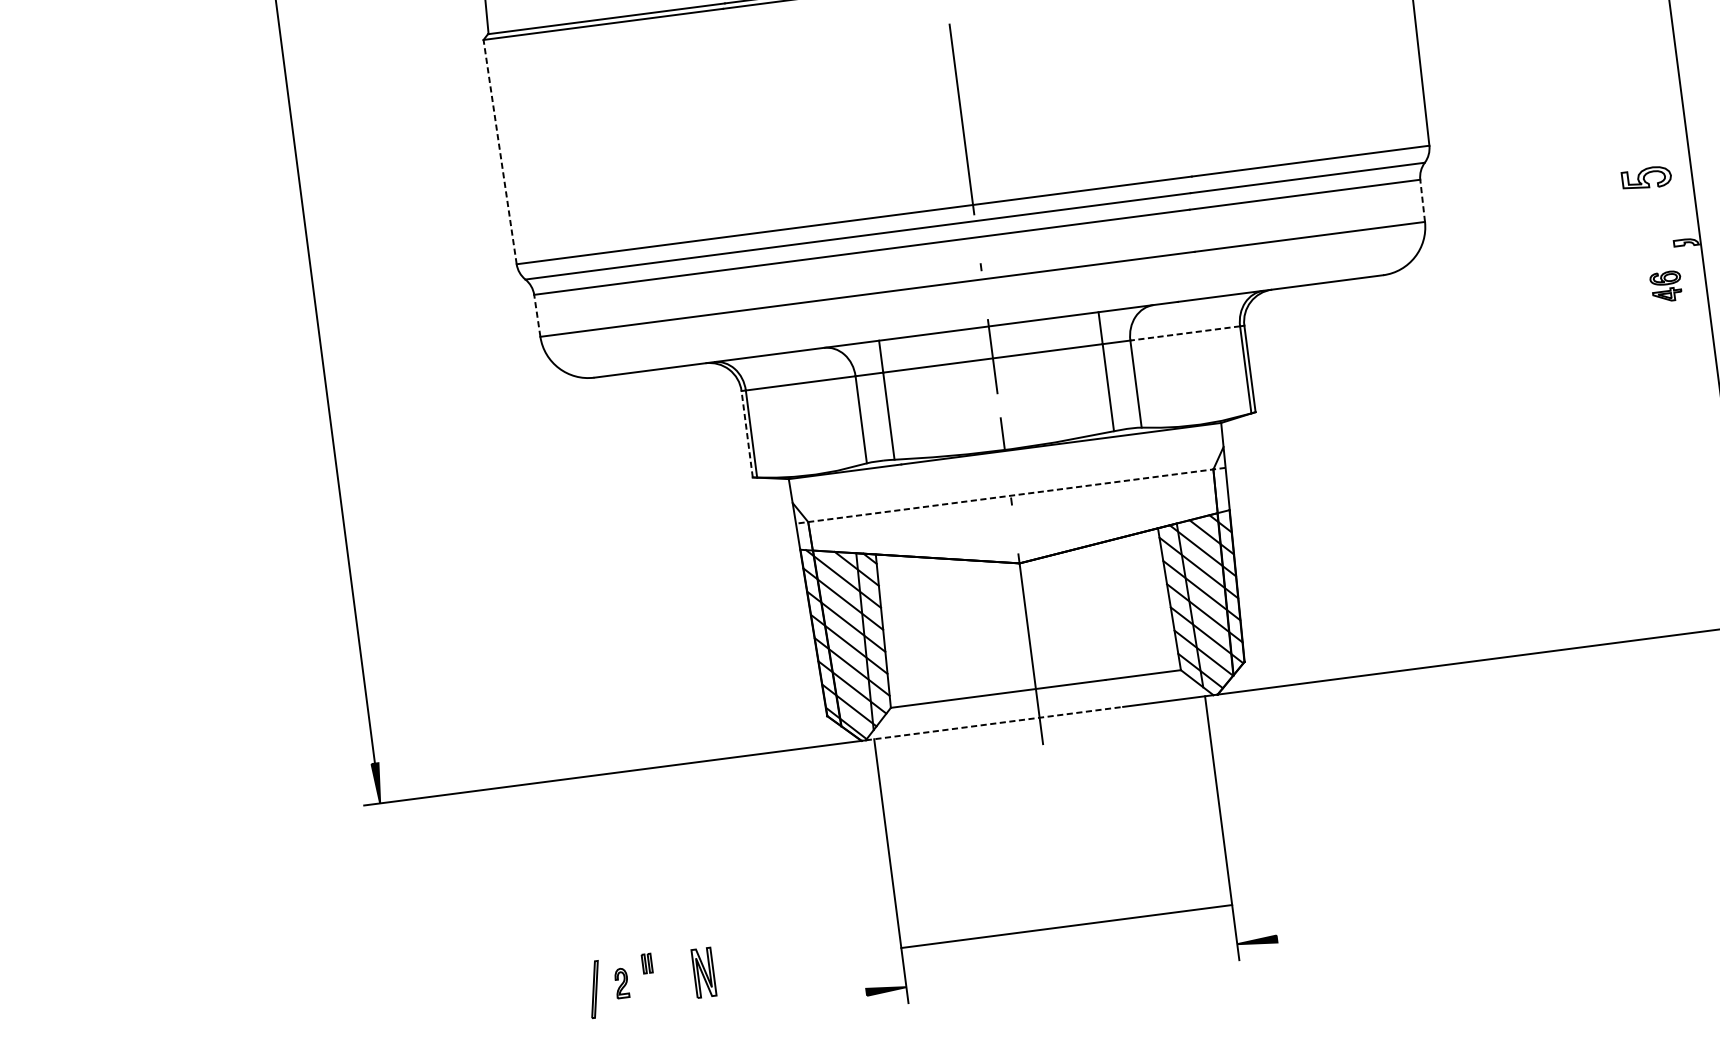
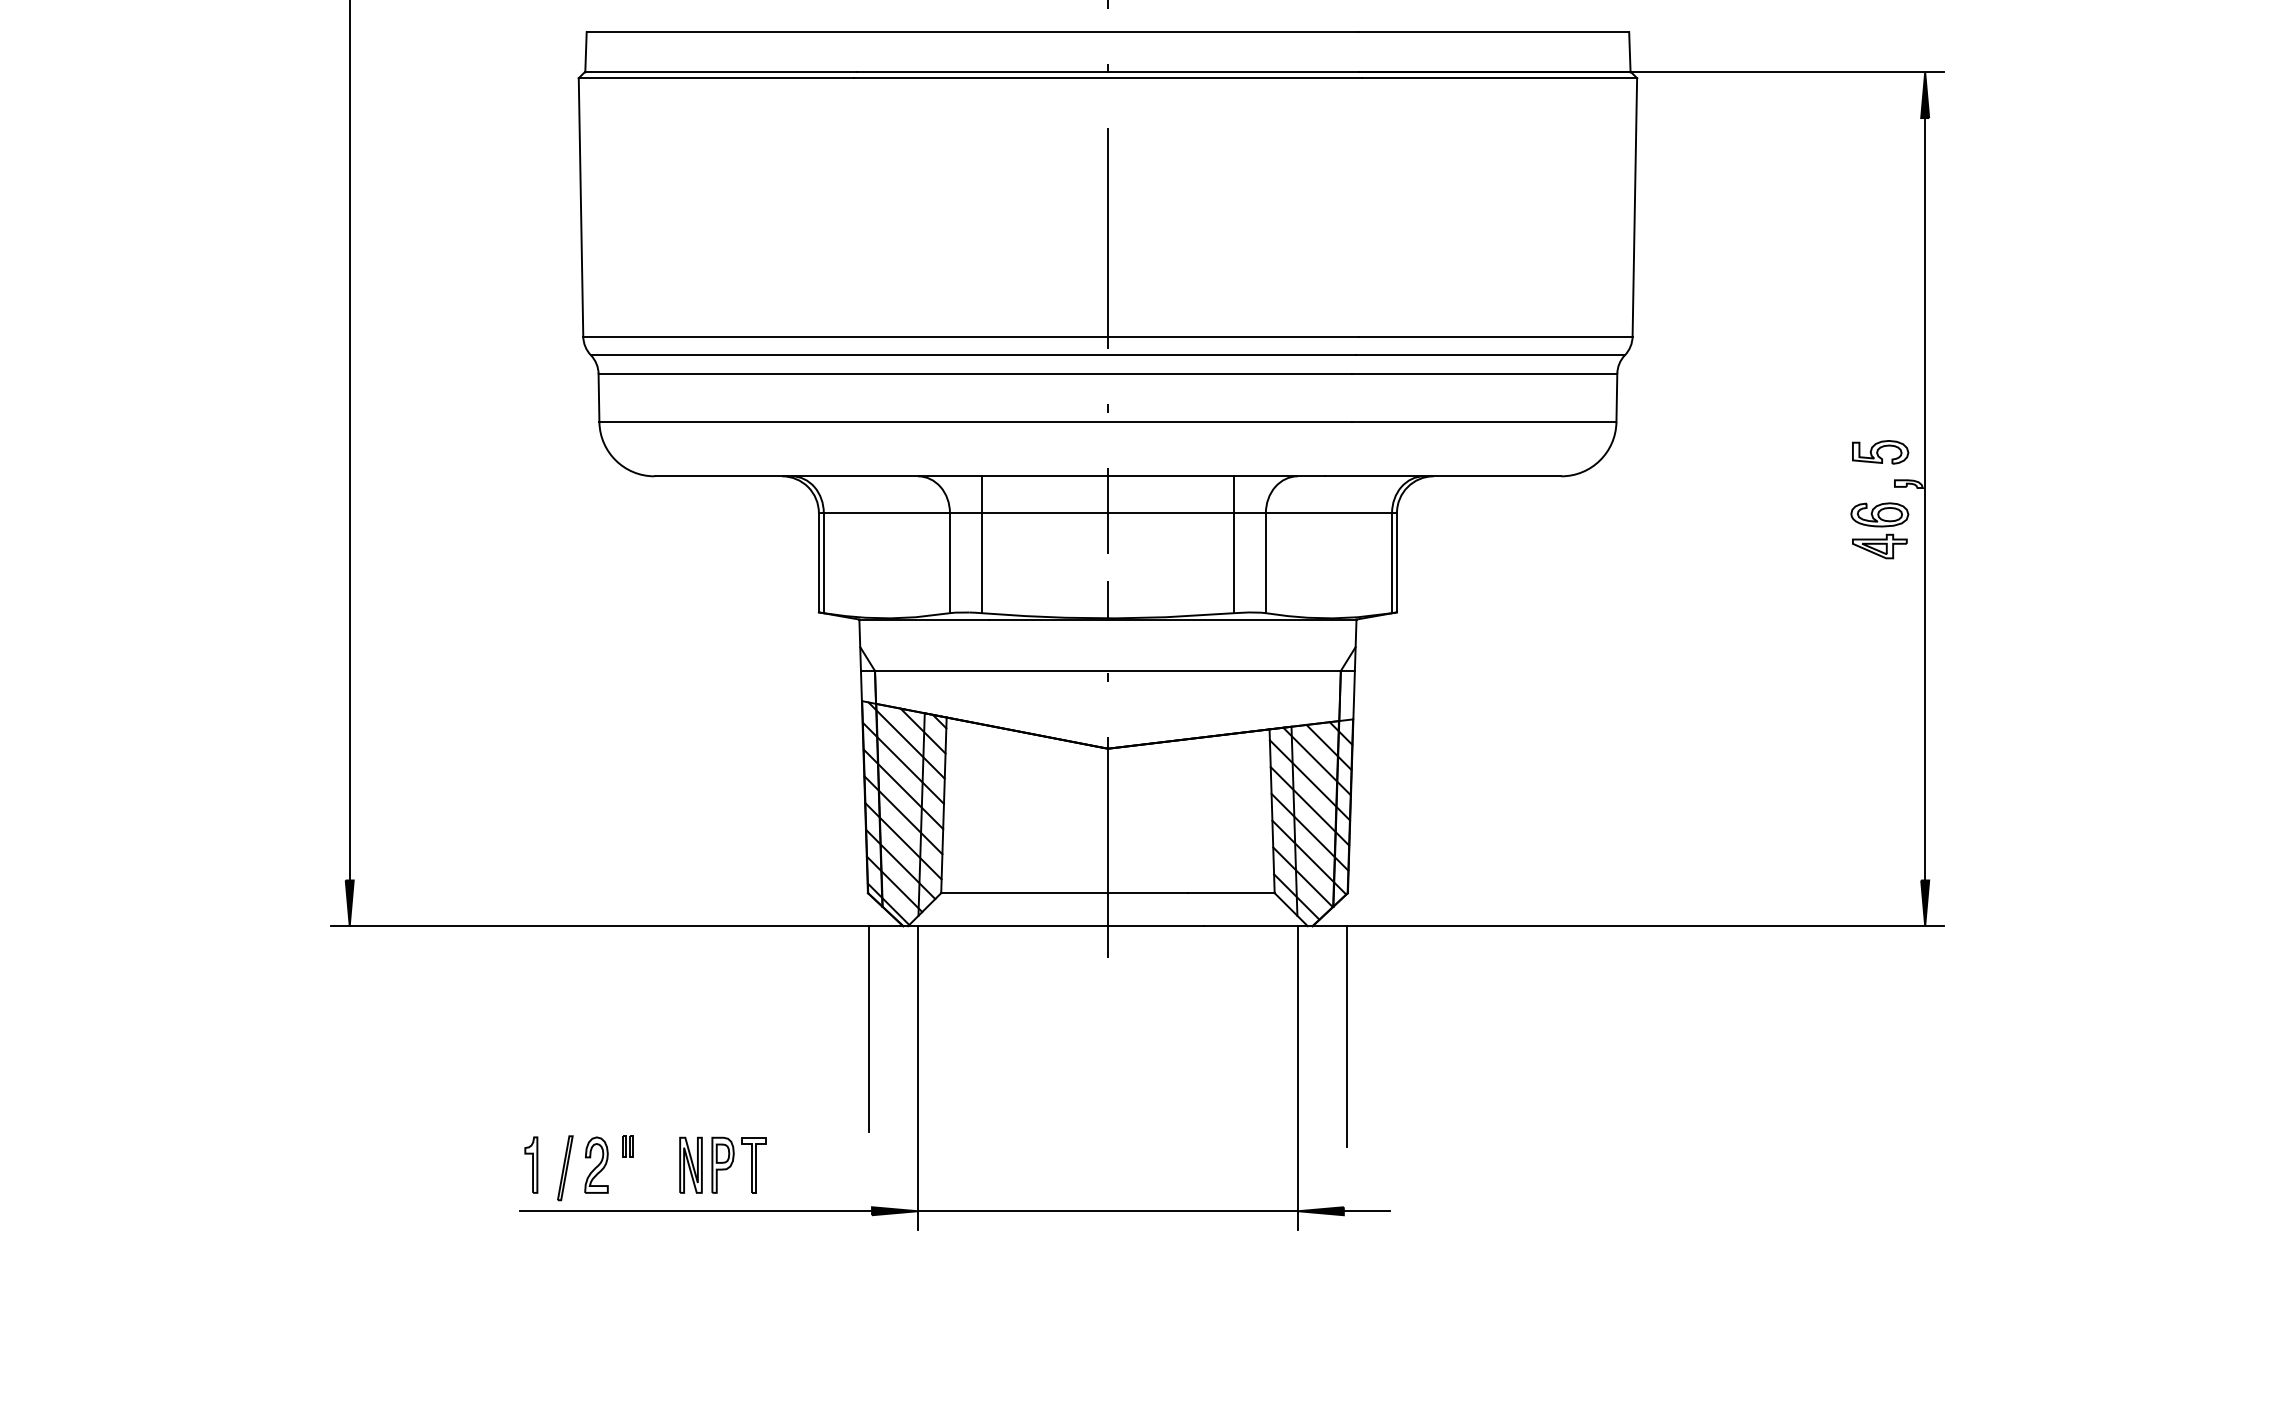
line: (500, 151) -> (581, 206), dashed -> solid
part: (1646, 178) -> (1880, 452), moved
line: (1422, 200) -> (1616, 397), dashed -> solid
part: (1666, 286) -> (1879, 530), size x1.67
line: (536, 315) -> (598, 397), dashed -> solid
line: (1184, 333) -> (1328, 513), dashed -> solid
line: (746, 434) -> (818, 562), dashed -> solid
line: (1010, 495) -> (1107, 670), dashed -> solid
line: (994, 723) -> (1056, 926), dashed -> solid
line: (1259, 786) -> (1346, 1036), added
line: (843, 834) -> (868, 1029), added
line: (1066, 926) -> (1107, 1211), moved
line: (1296, 936) -> (1366, 1211), added
part: (745, 966) -> (738, 1164), added
part: (621, 982) -> (596, 1164), size x1.67
part: (565, 990) -> (531, 1164), added
line: (713, 1012) -> (695, 1211), added

